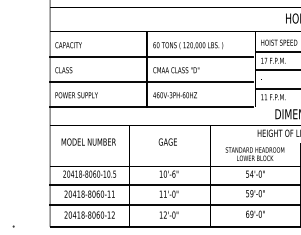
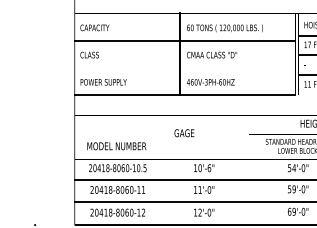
line: (151, 81) -> (185, 67), removed
text: (88, 141) -> (116, 145), moved
text: (167, 141) -> (183, 132), moved

